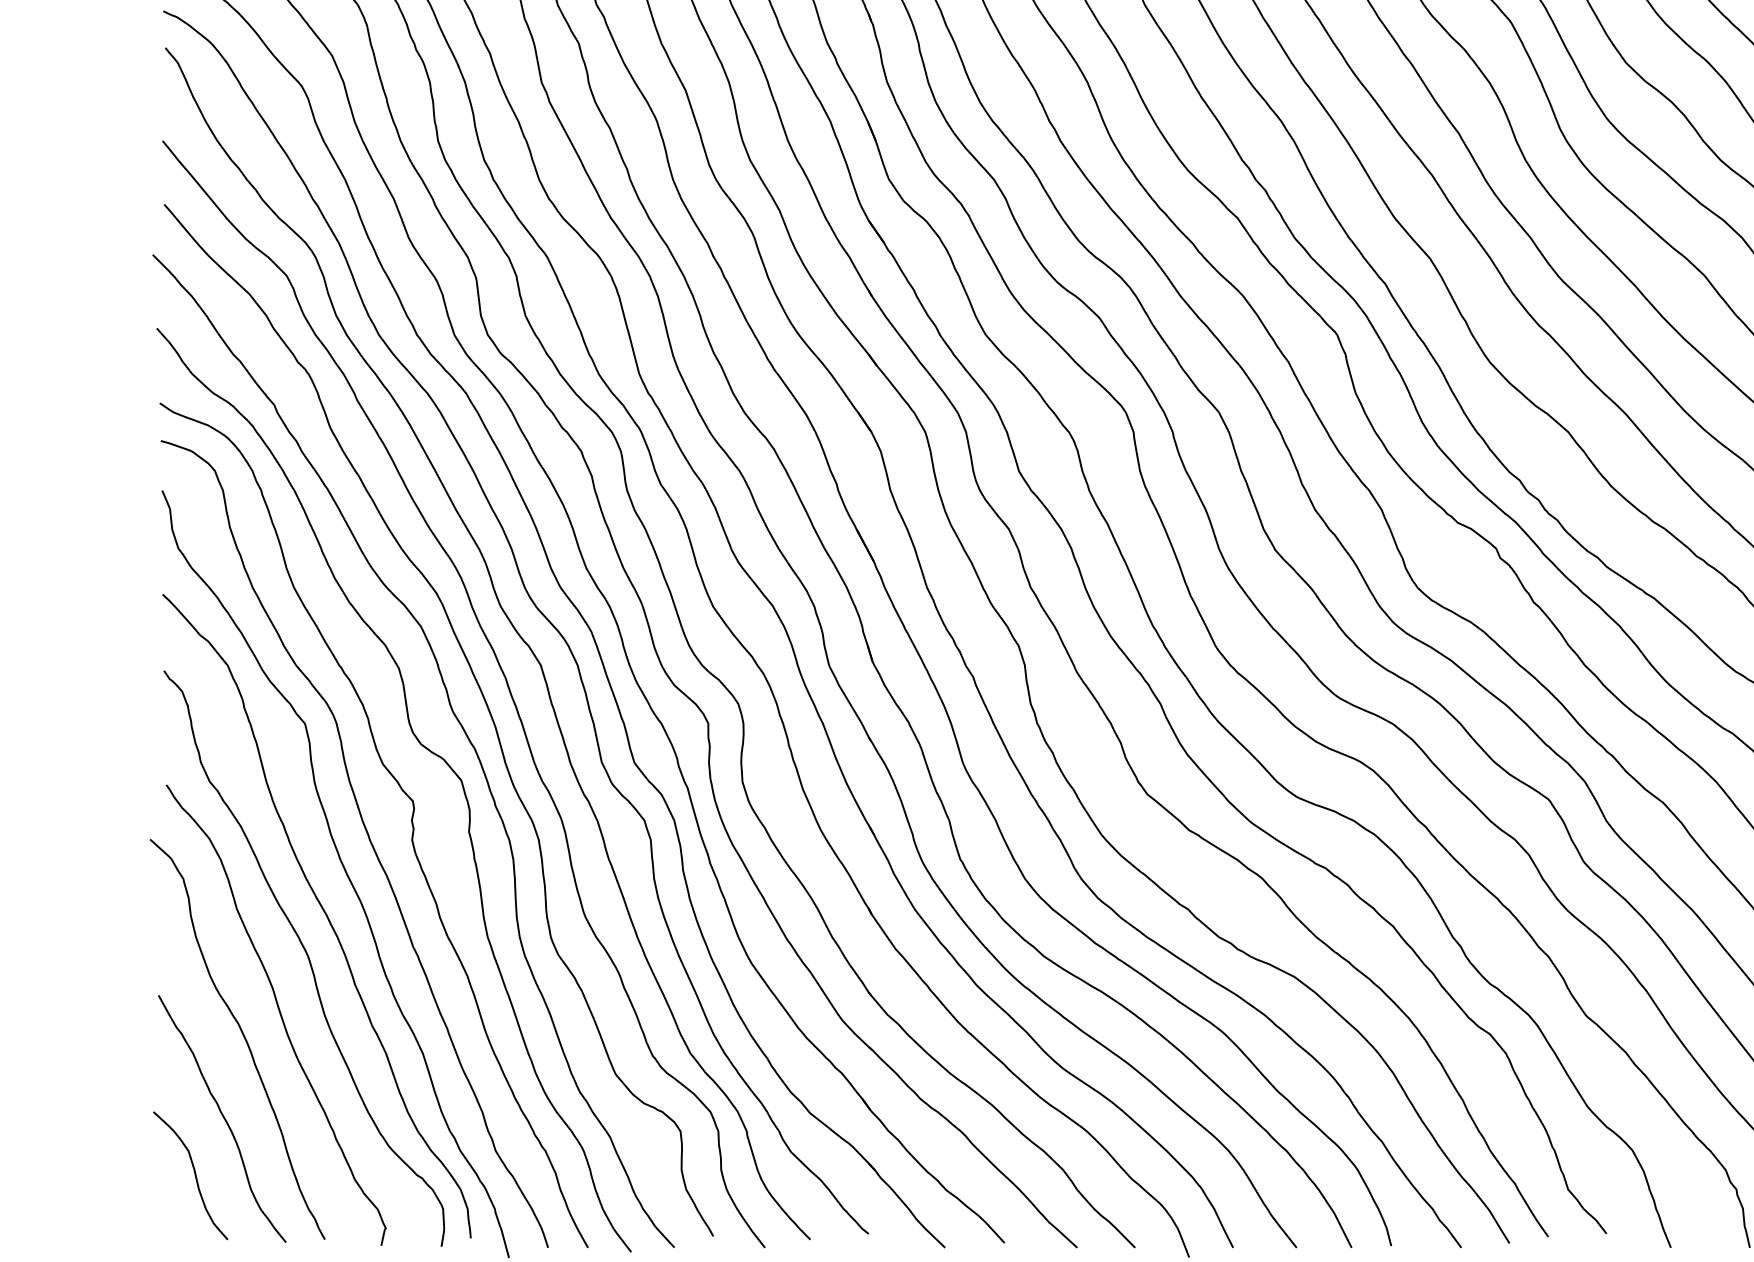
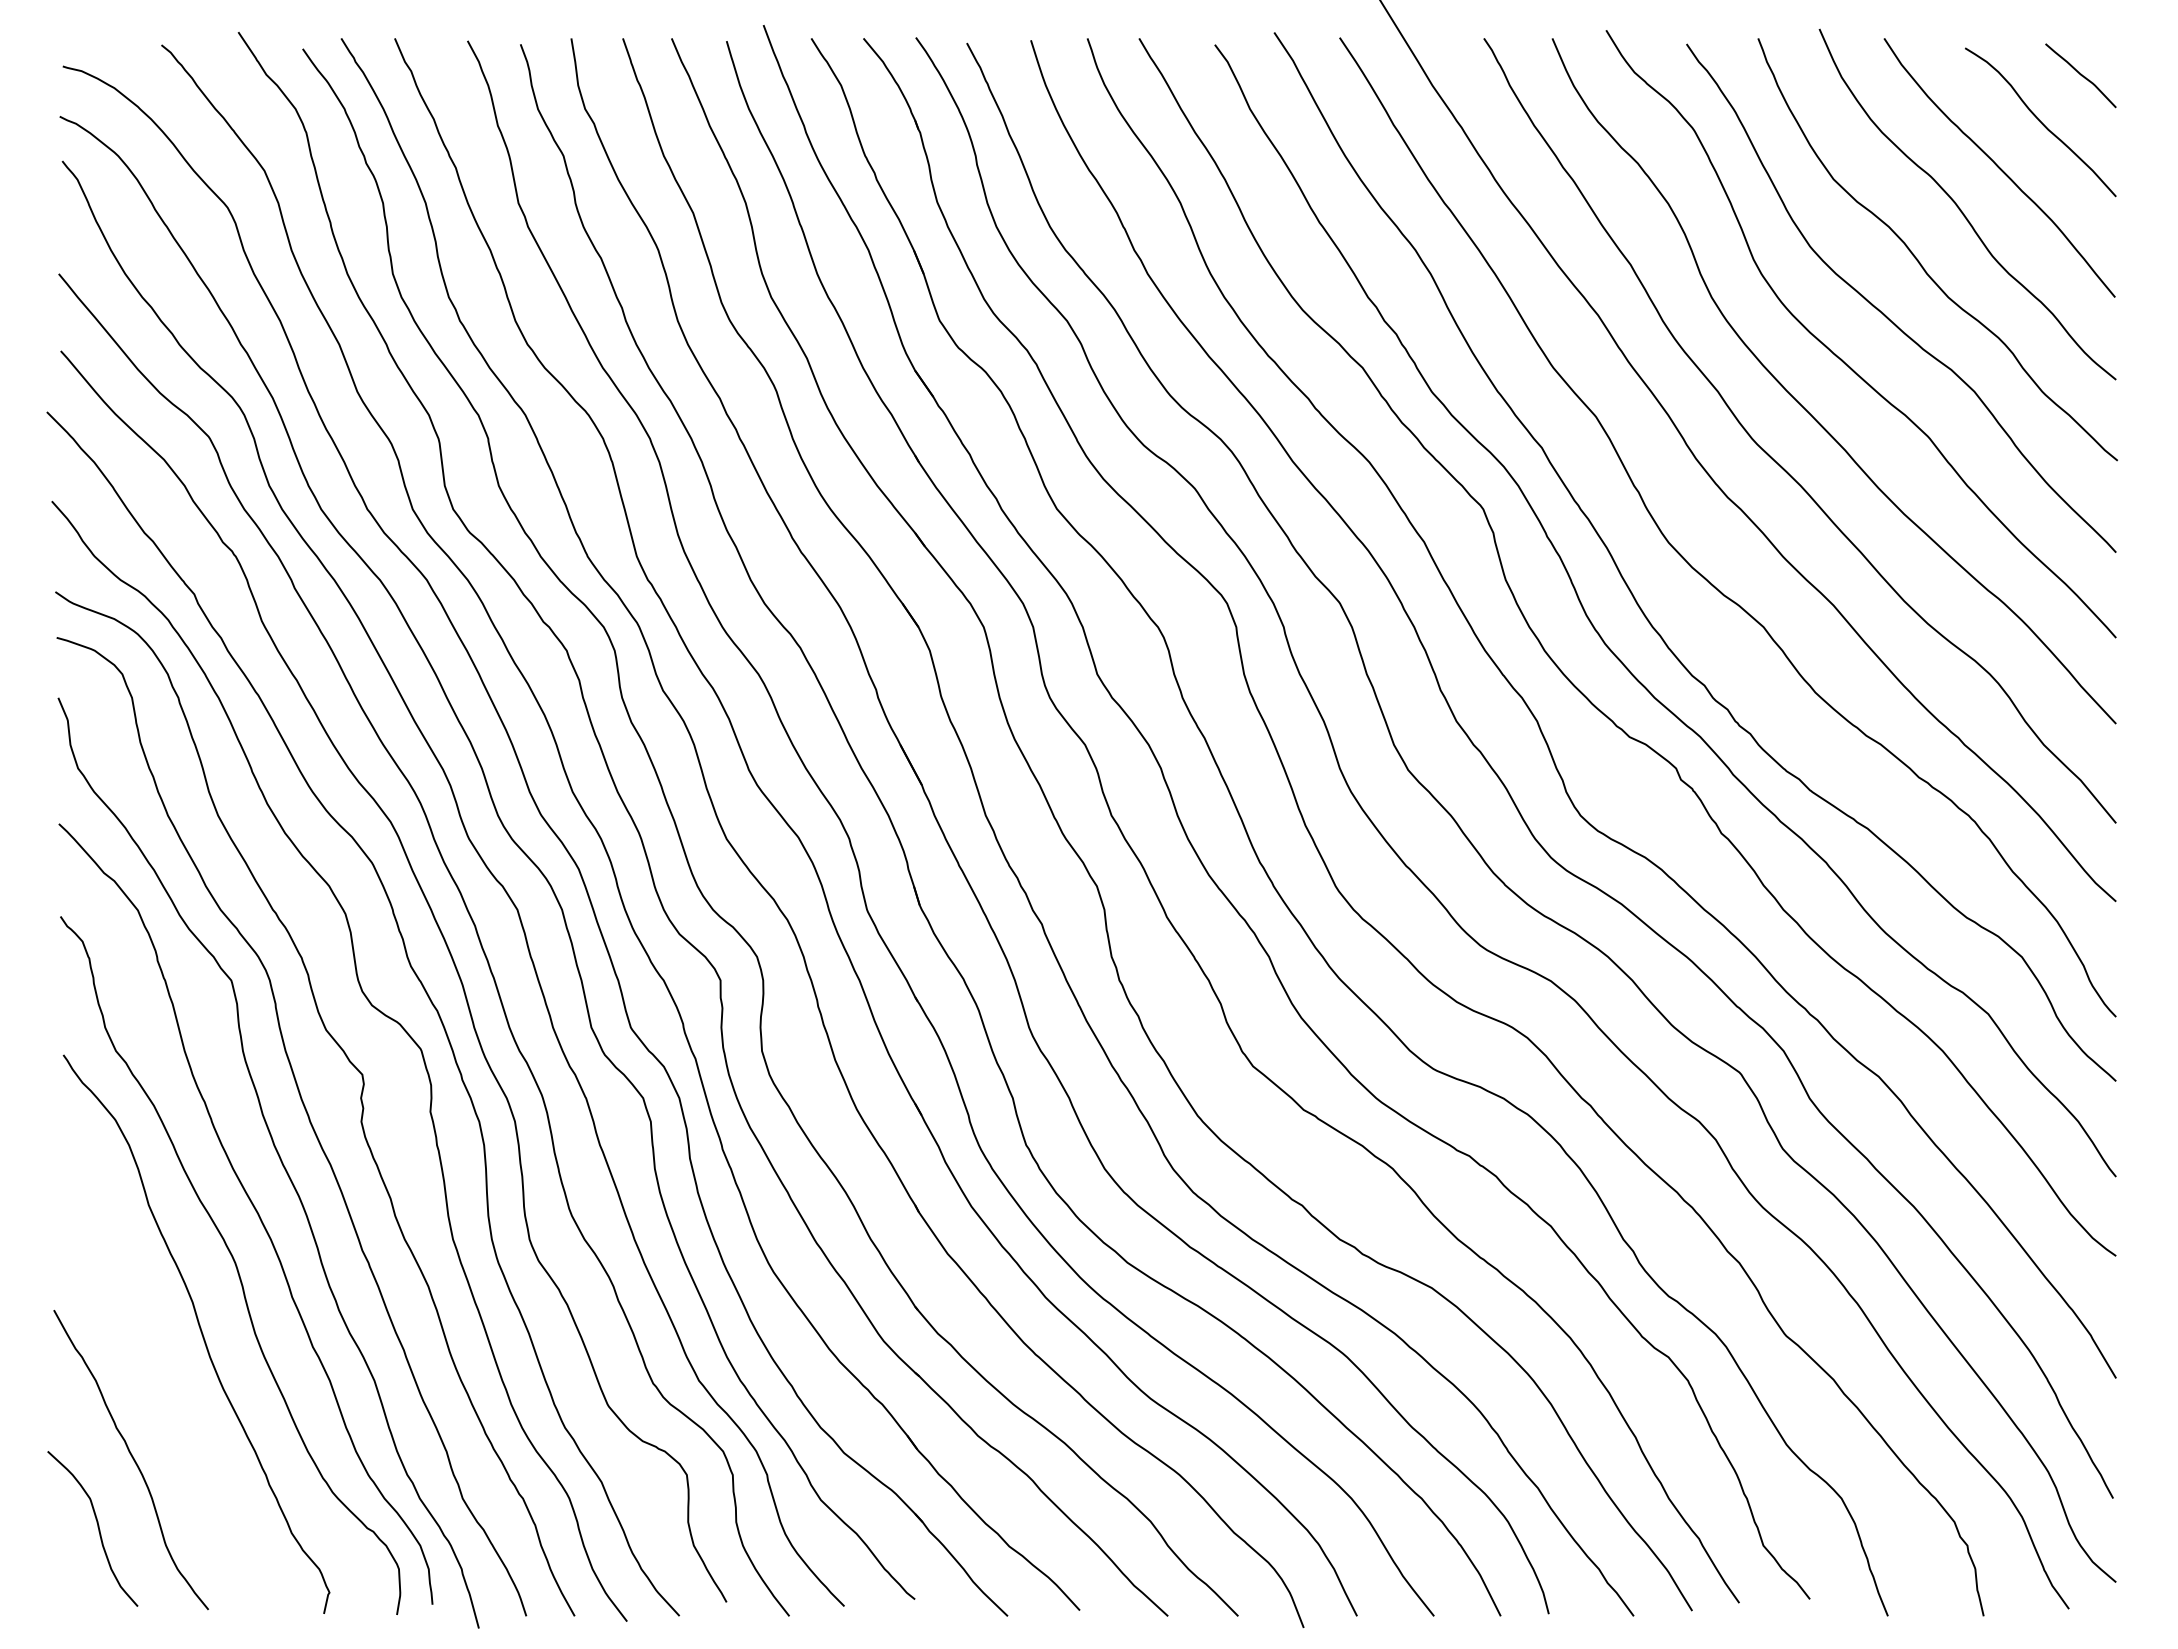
curve: (243, 1036) -> (156, 1359), removed

